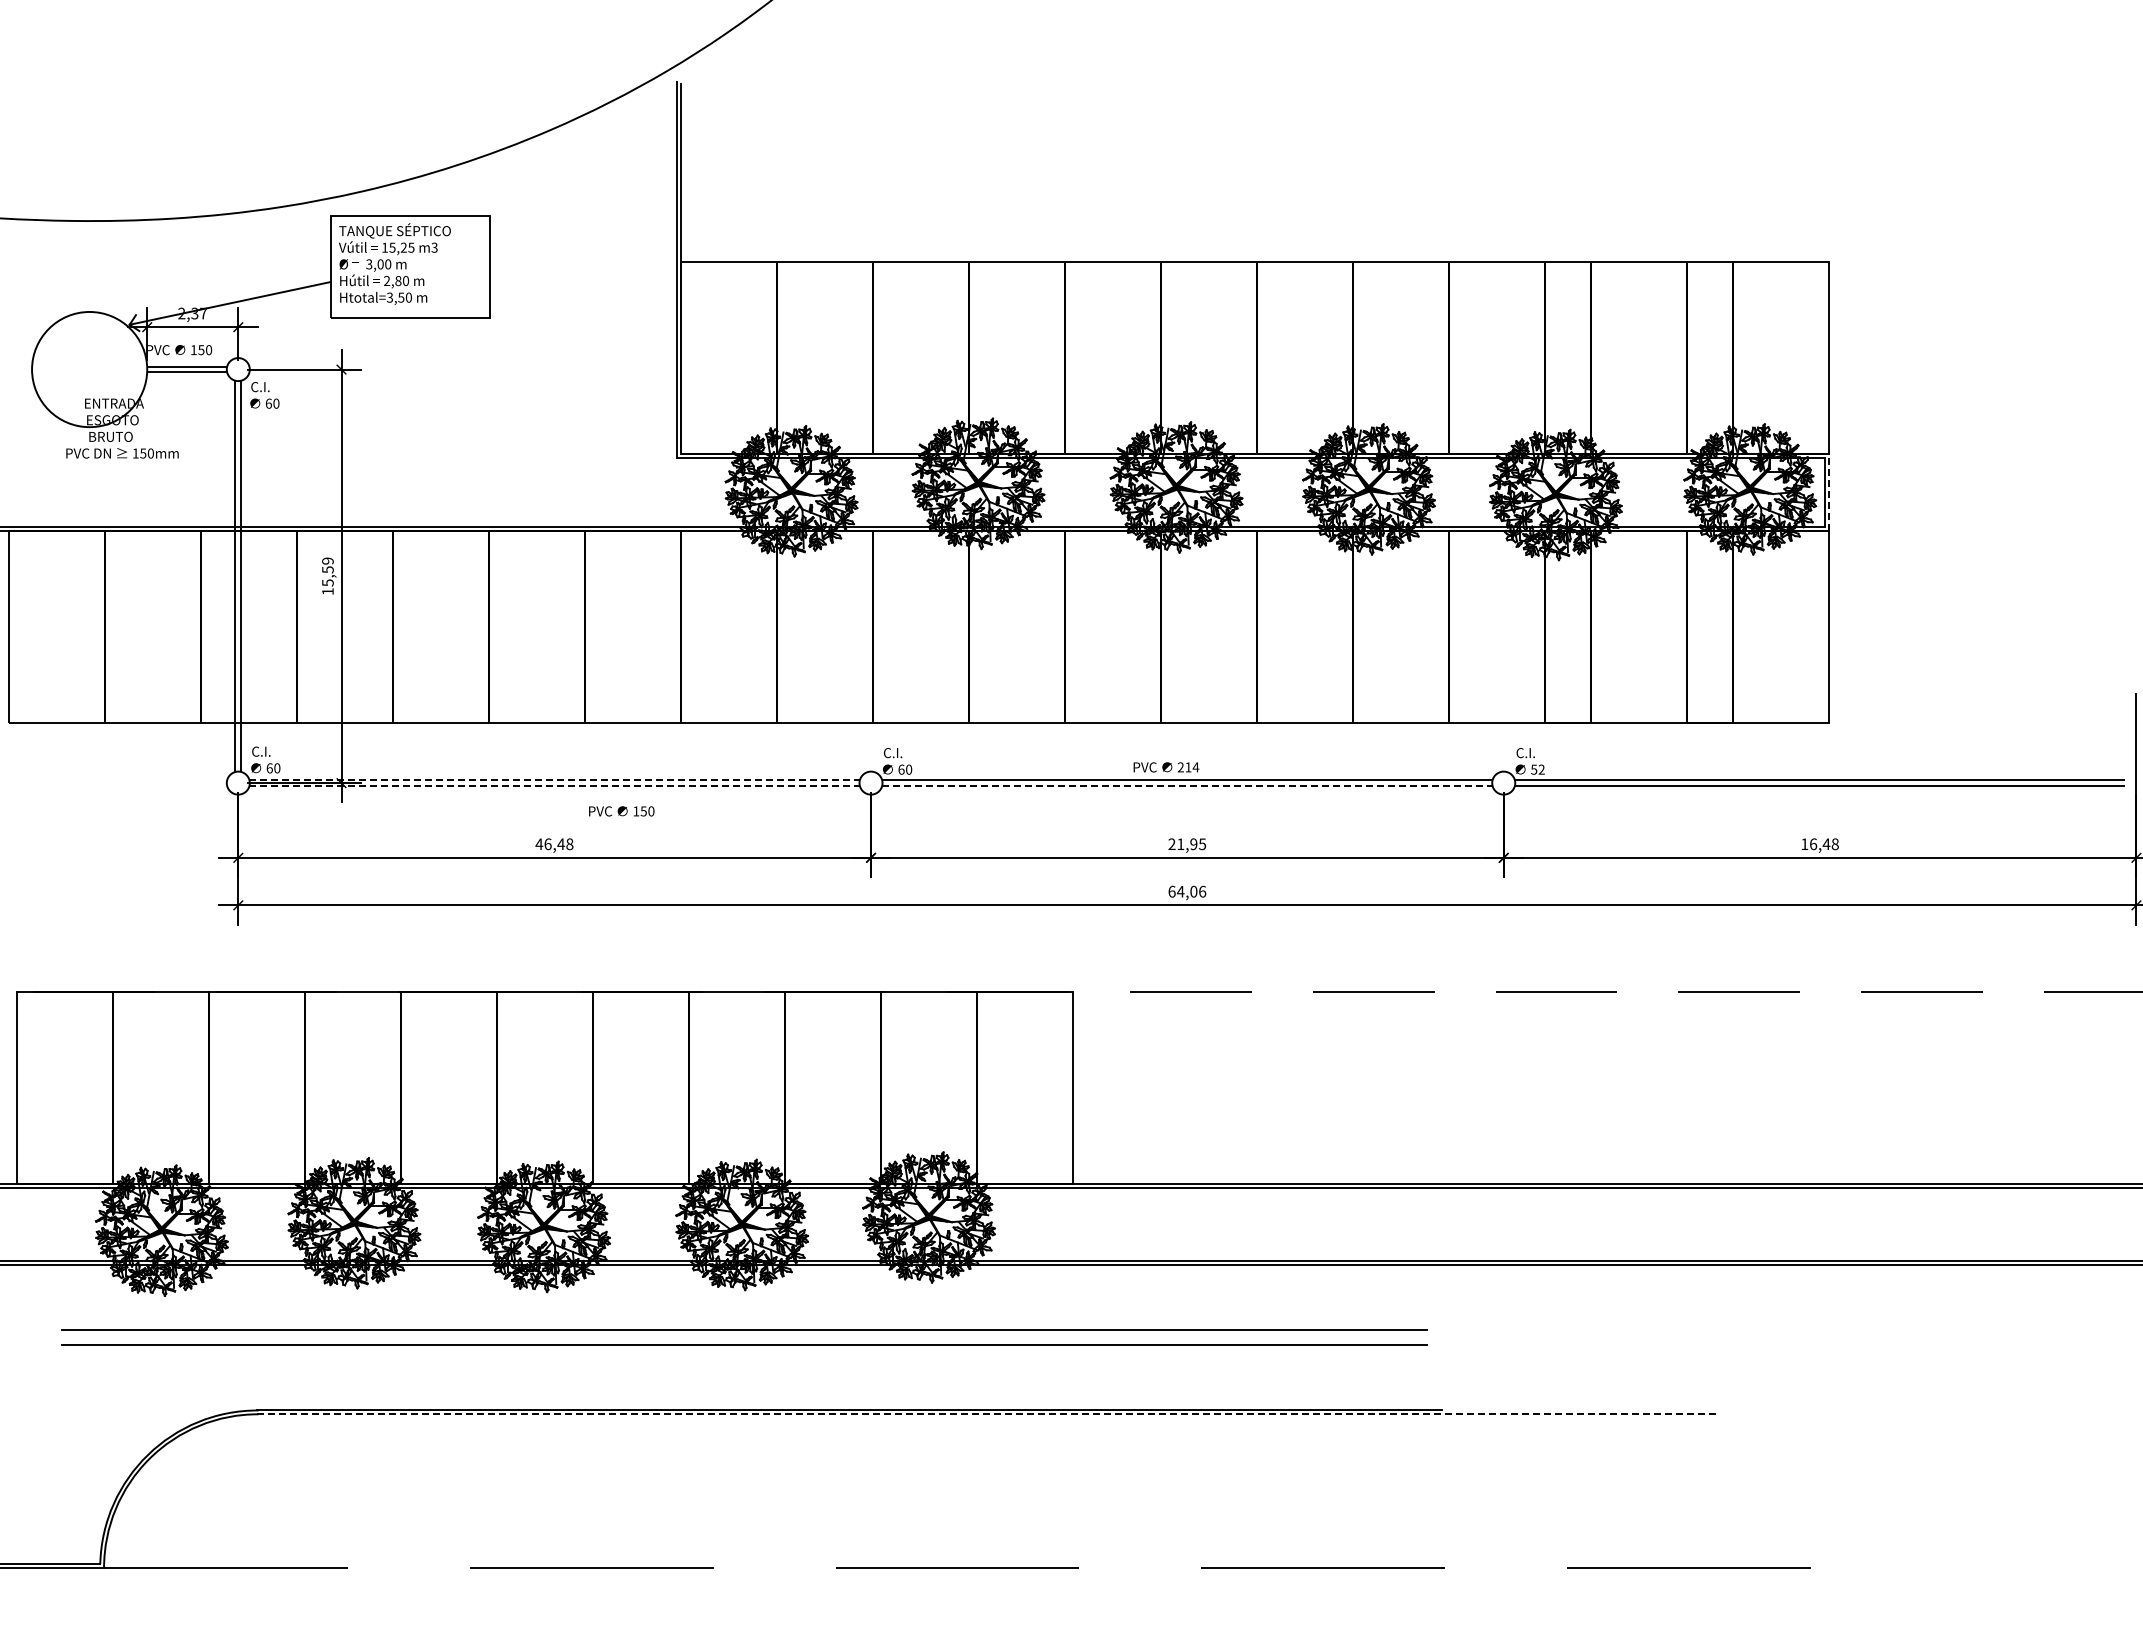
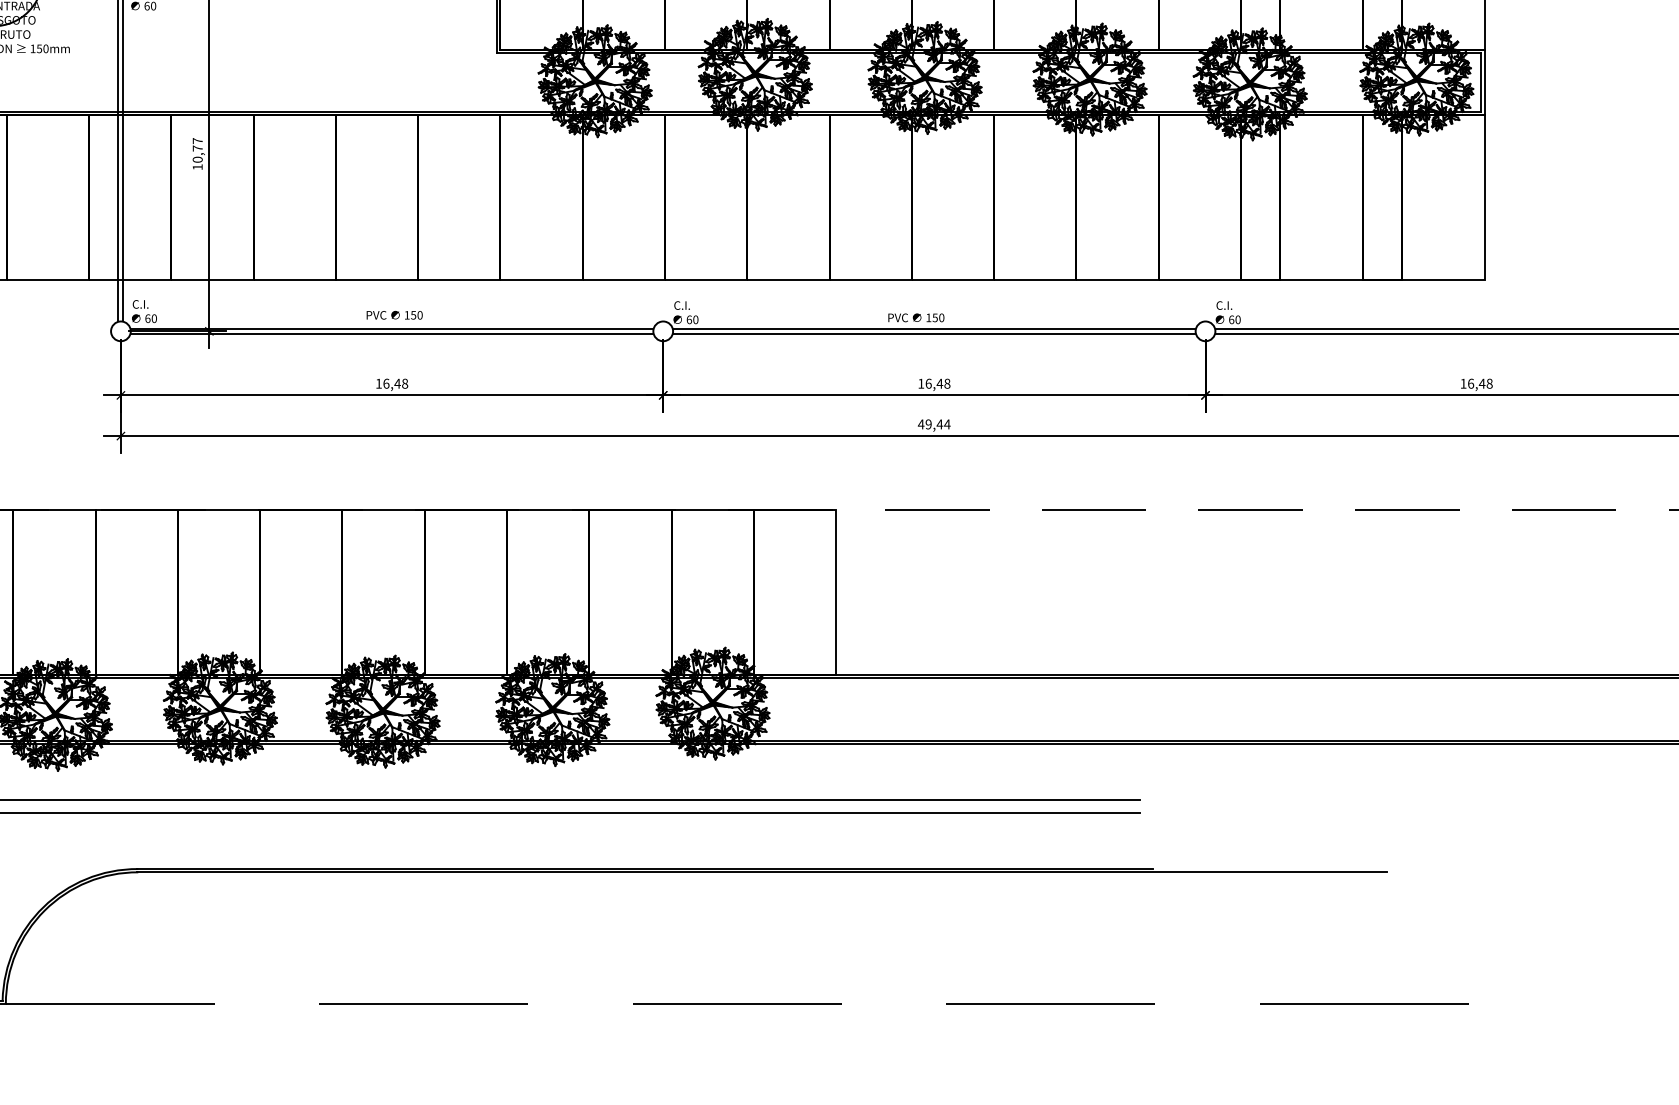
line: (1829, 492) -> (1484, 82), dashed -> solid
text: (327, 571) -> (197, 149), 15,59 -> 10,77
text: (1188, 767) -> (935, 317), 214 -> 150
text: (1537, 769) -> (1234, 319), 52 -> 60
line: (555, 780) -> (392, 329), dashed -> solid
line: (555, 786) -> (392, 334), dashed -> solid
line: (1187, 786) -> (934, 334), dashed -> solid
text: (621, 811) -> (394, 315), moved
text: (539, 843) -> (379, 383), 46,48 -> 16,48
text: (1187, 844) -> (934, 383), 21,95 -> 16,48
text: (1187, 891) -> (934, 424), 64,06 -> 49,44
line: (985, 1414) -> (761, 872), dashed -> solid

